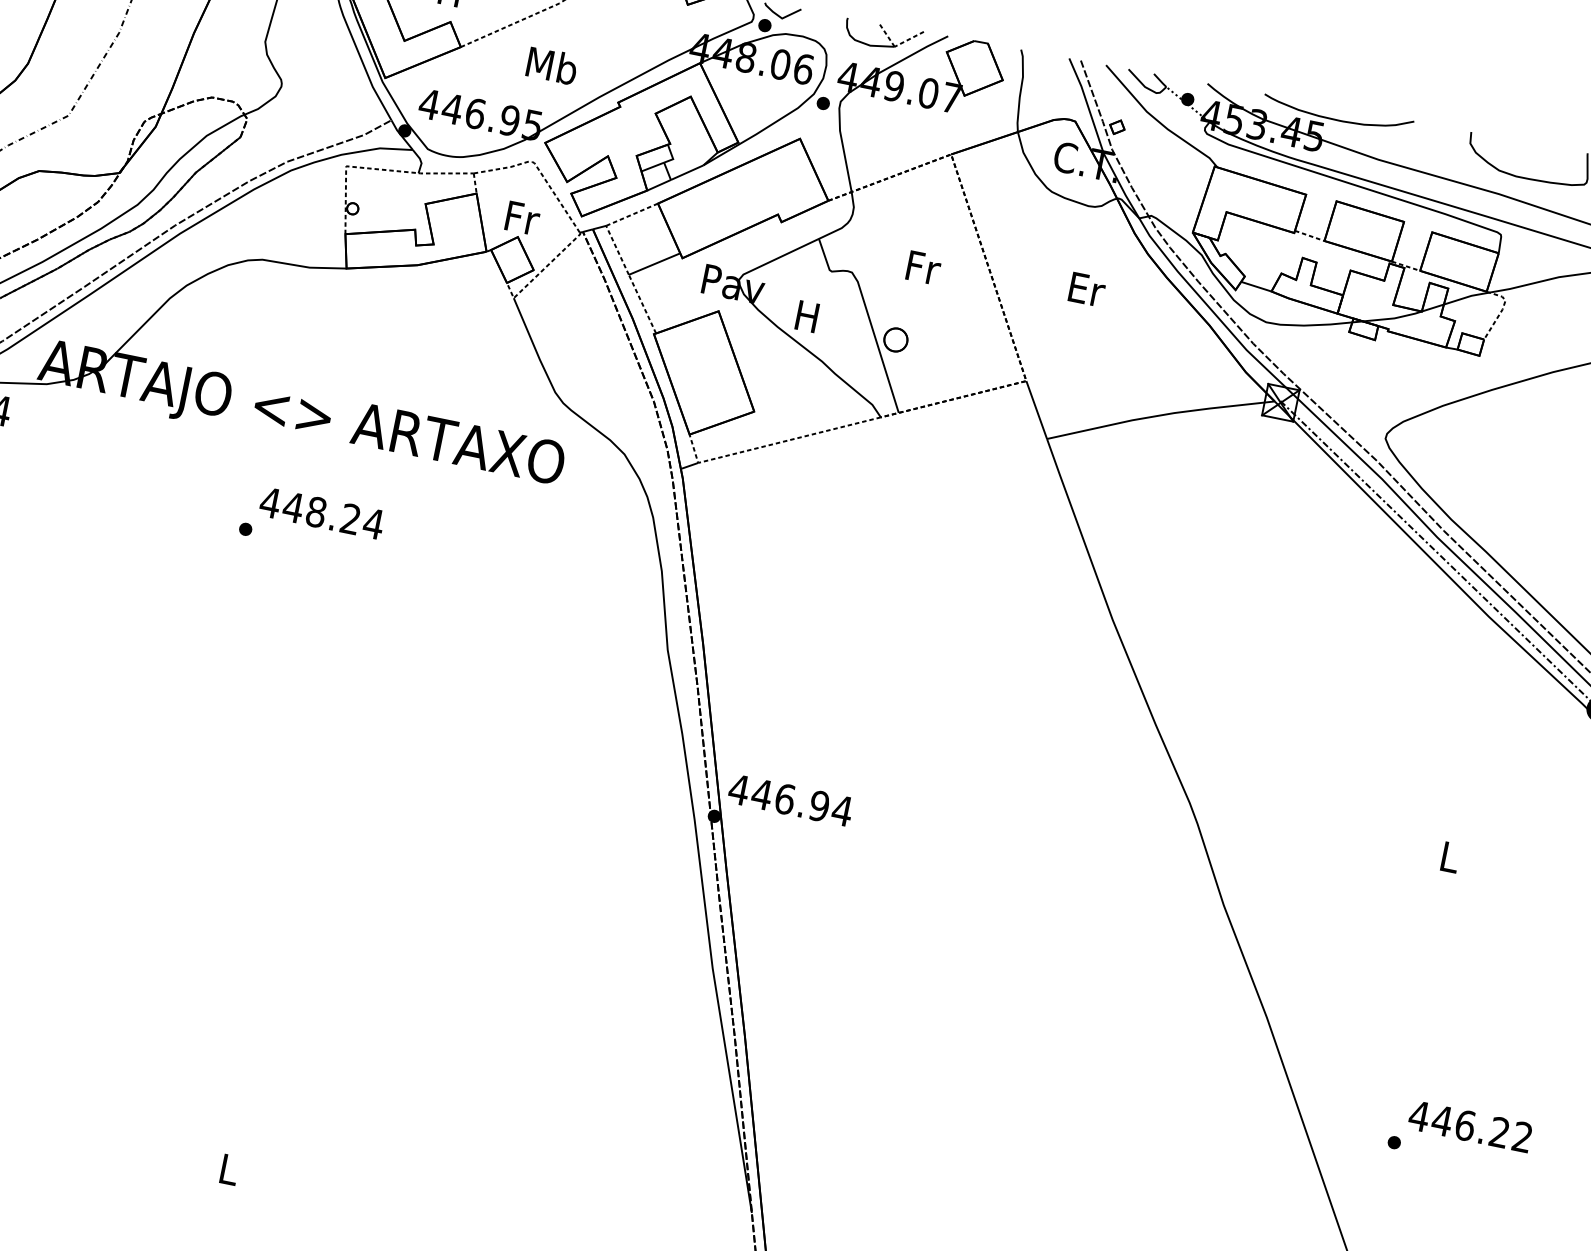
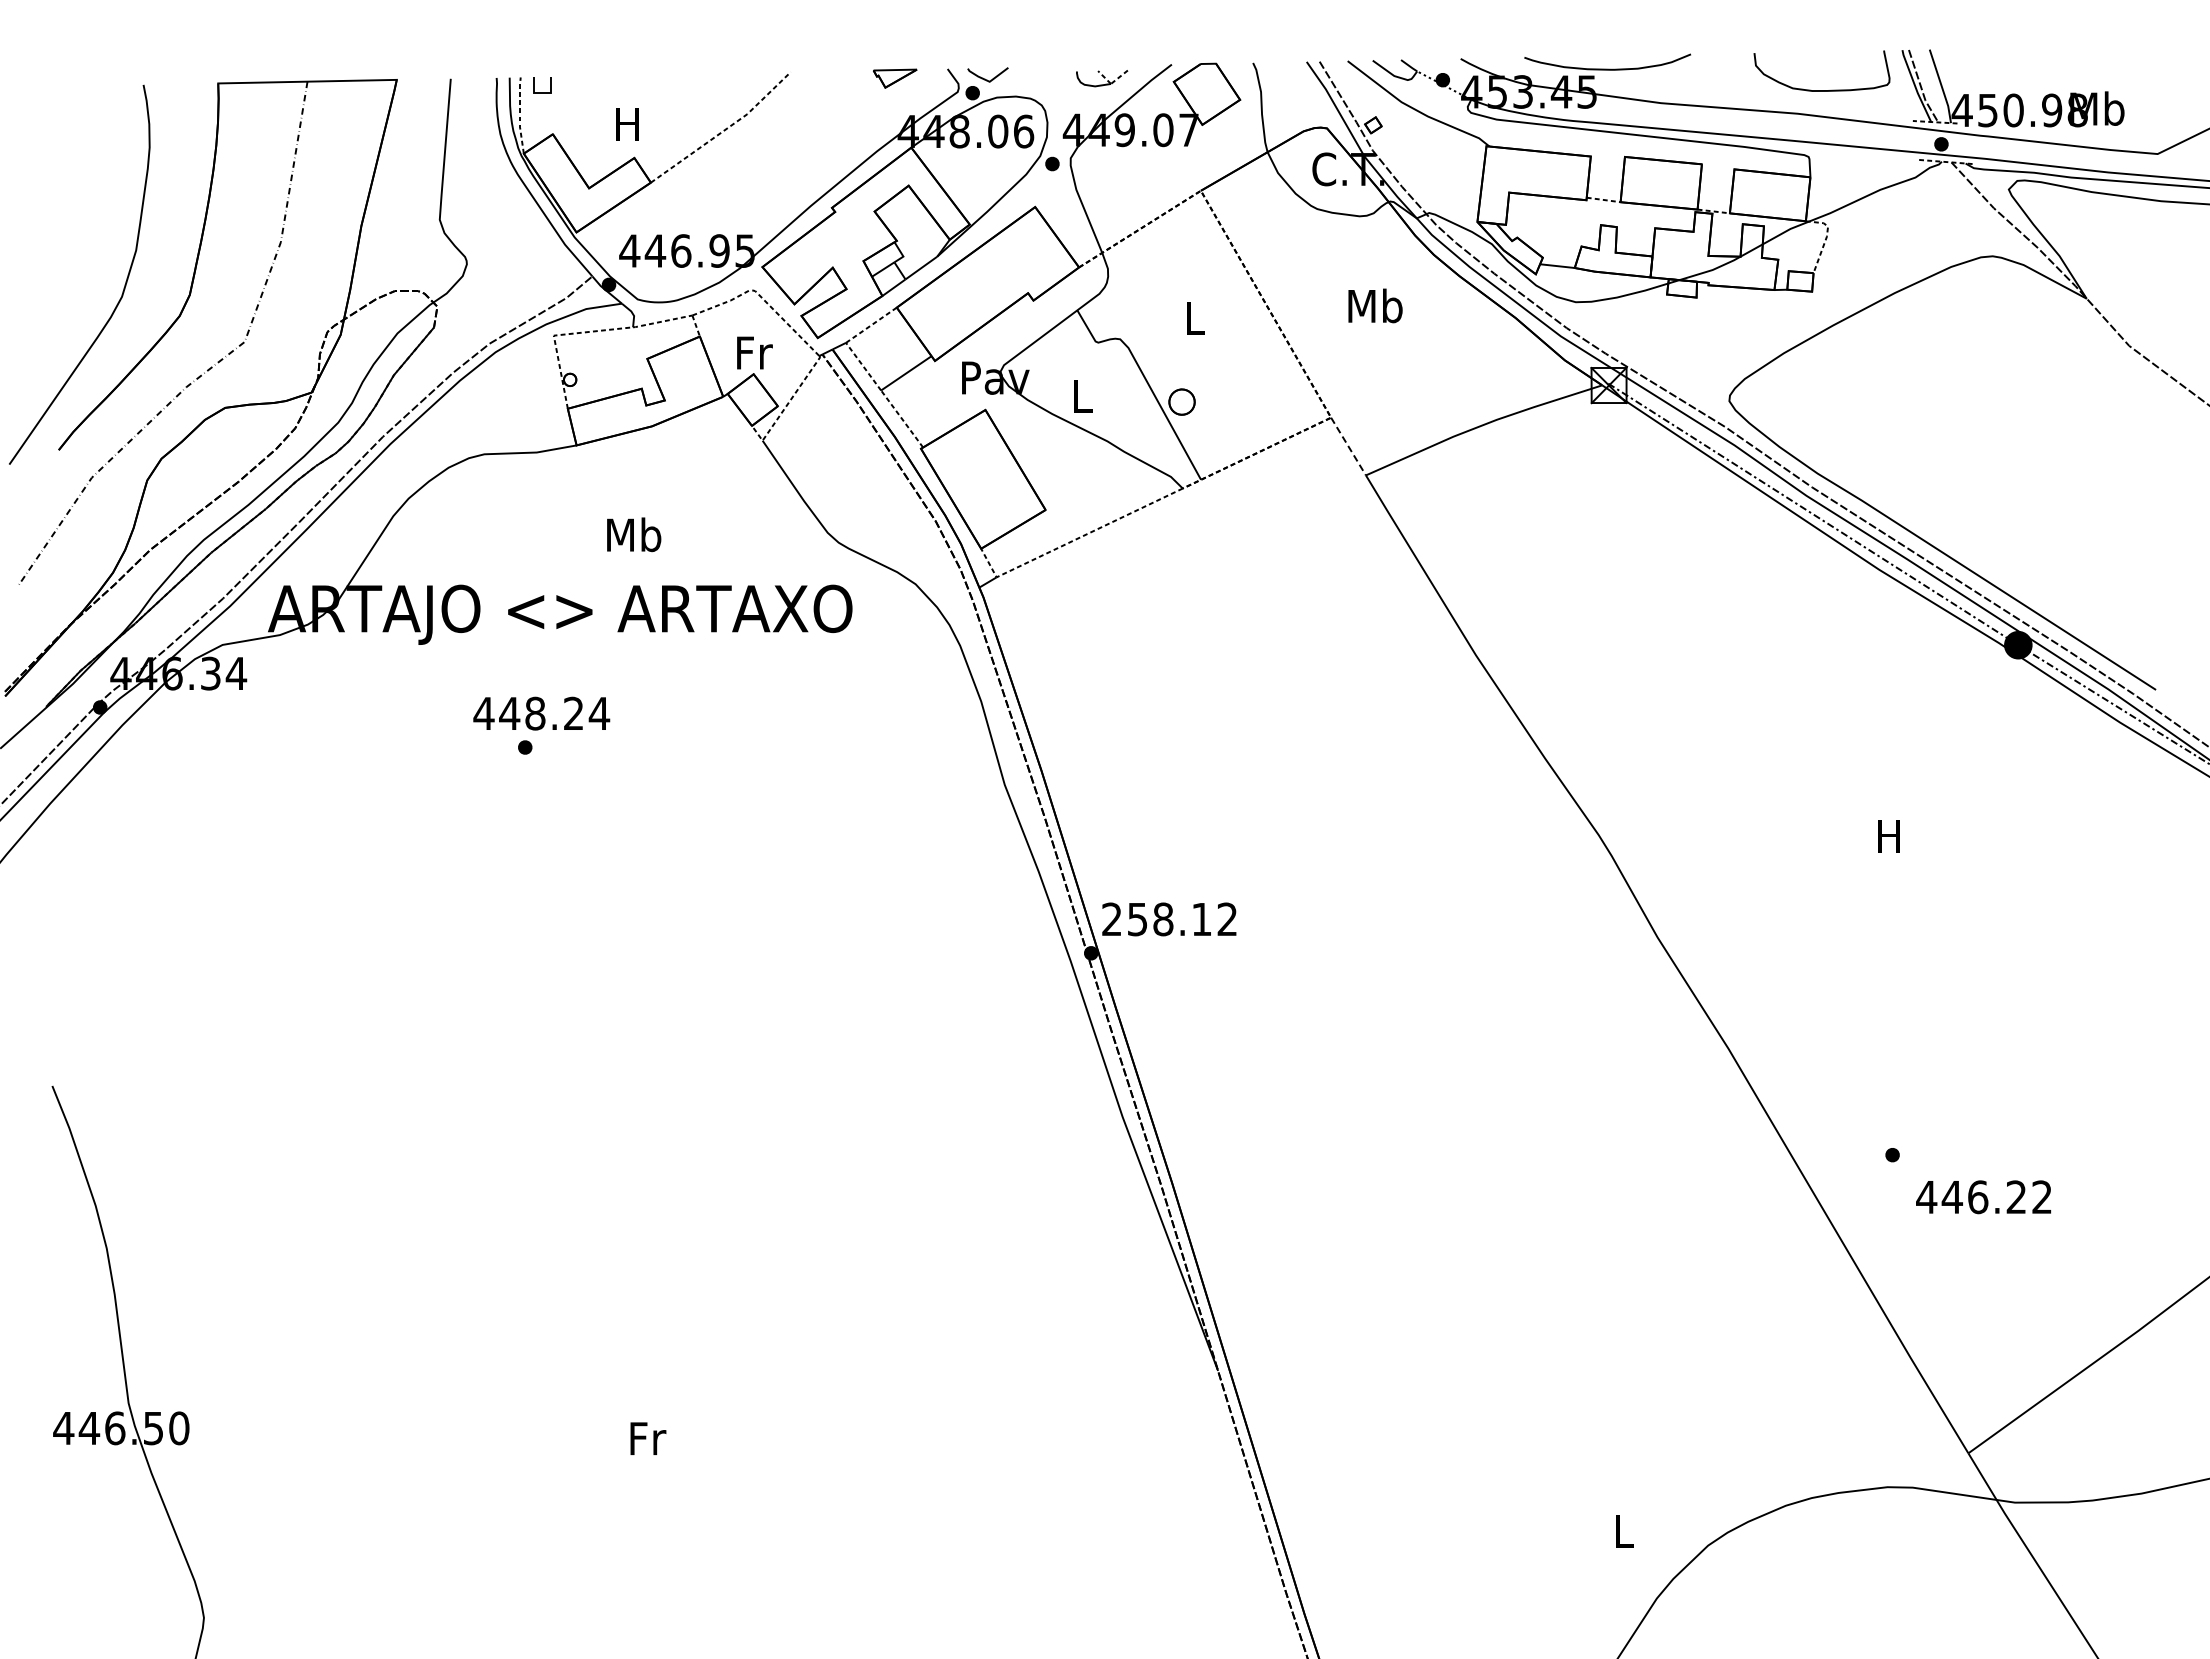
part: (883, 36) -> (1102, 78), size x0.6
text: (552, 65) -> (634, 534), moved
text: (924, 267) -> (1196, 318), Fr -> L
text: (1086, 288) -> (1375, 305), Er -> Mb
text: (807, 316) -> (1081, 396), H -> L
line: (1036, 409) -> (1348, 446), solid -> dashed
text: (321, 513) -> (541, 713), moved
text: (790, 800) -> (1169, 919), 446.94 -> 258.12
text: (1448, 856) -> (1888, 836), L -> H
text: (1470, 1126) -> (1983, 1197), moved
text: (230, 1169) -> (648, 1438), L -> Fr

